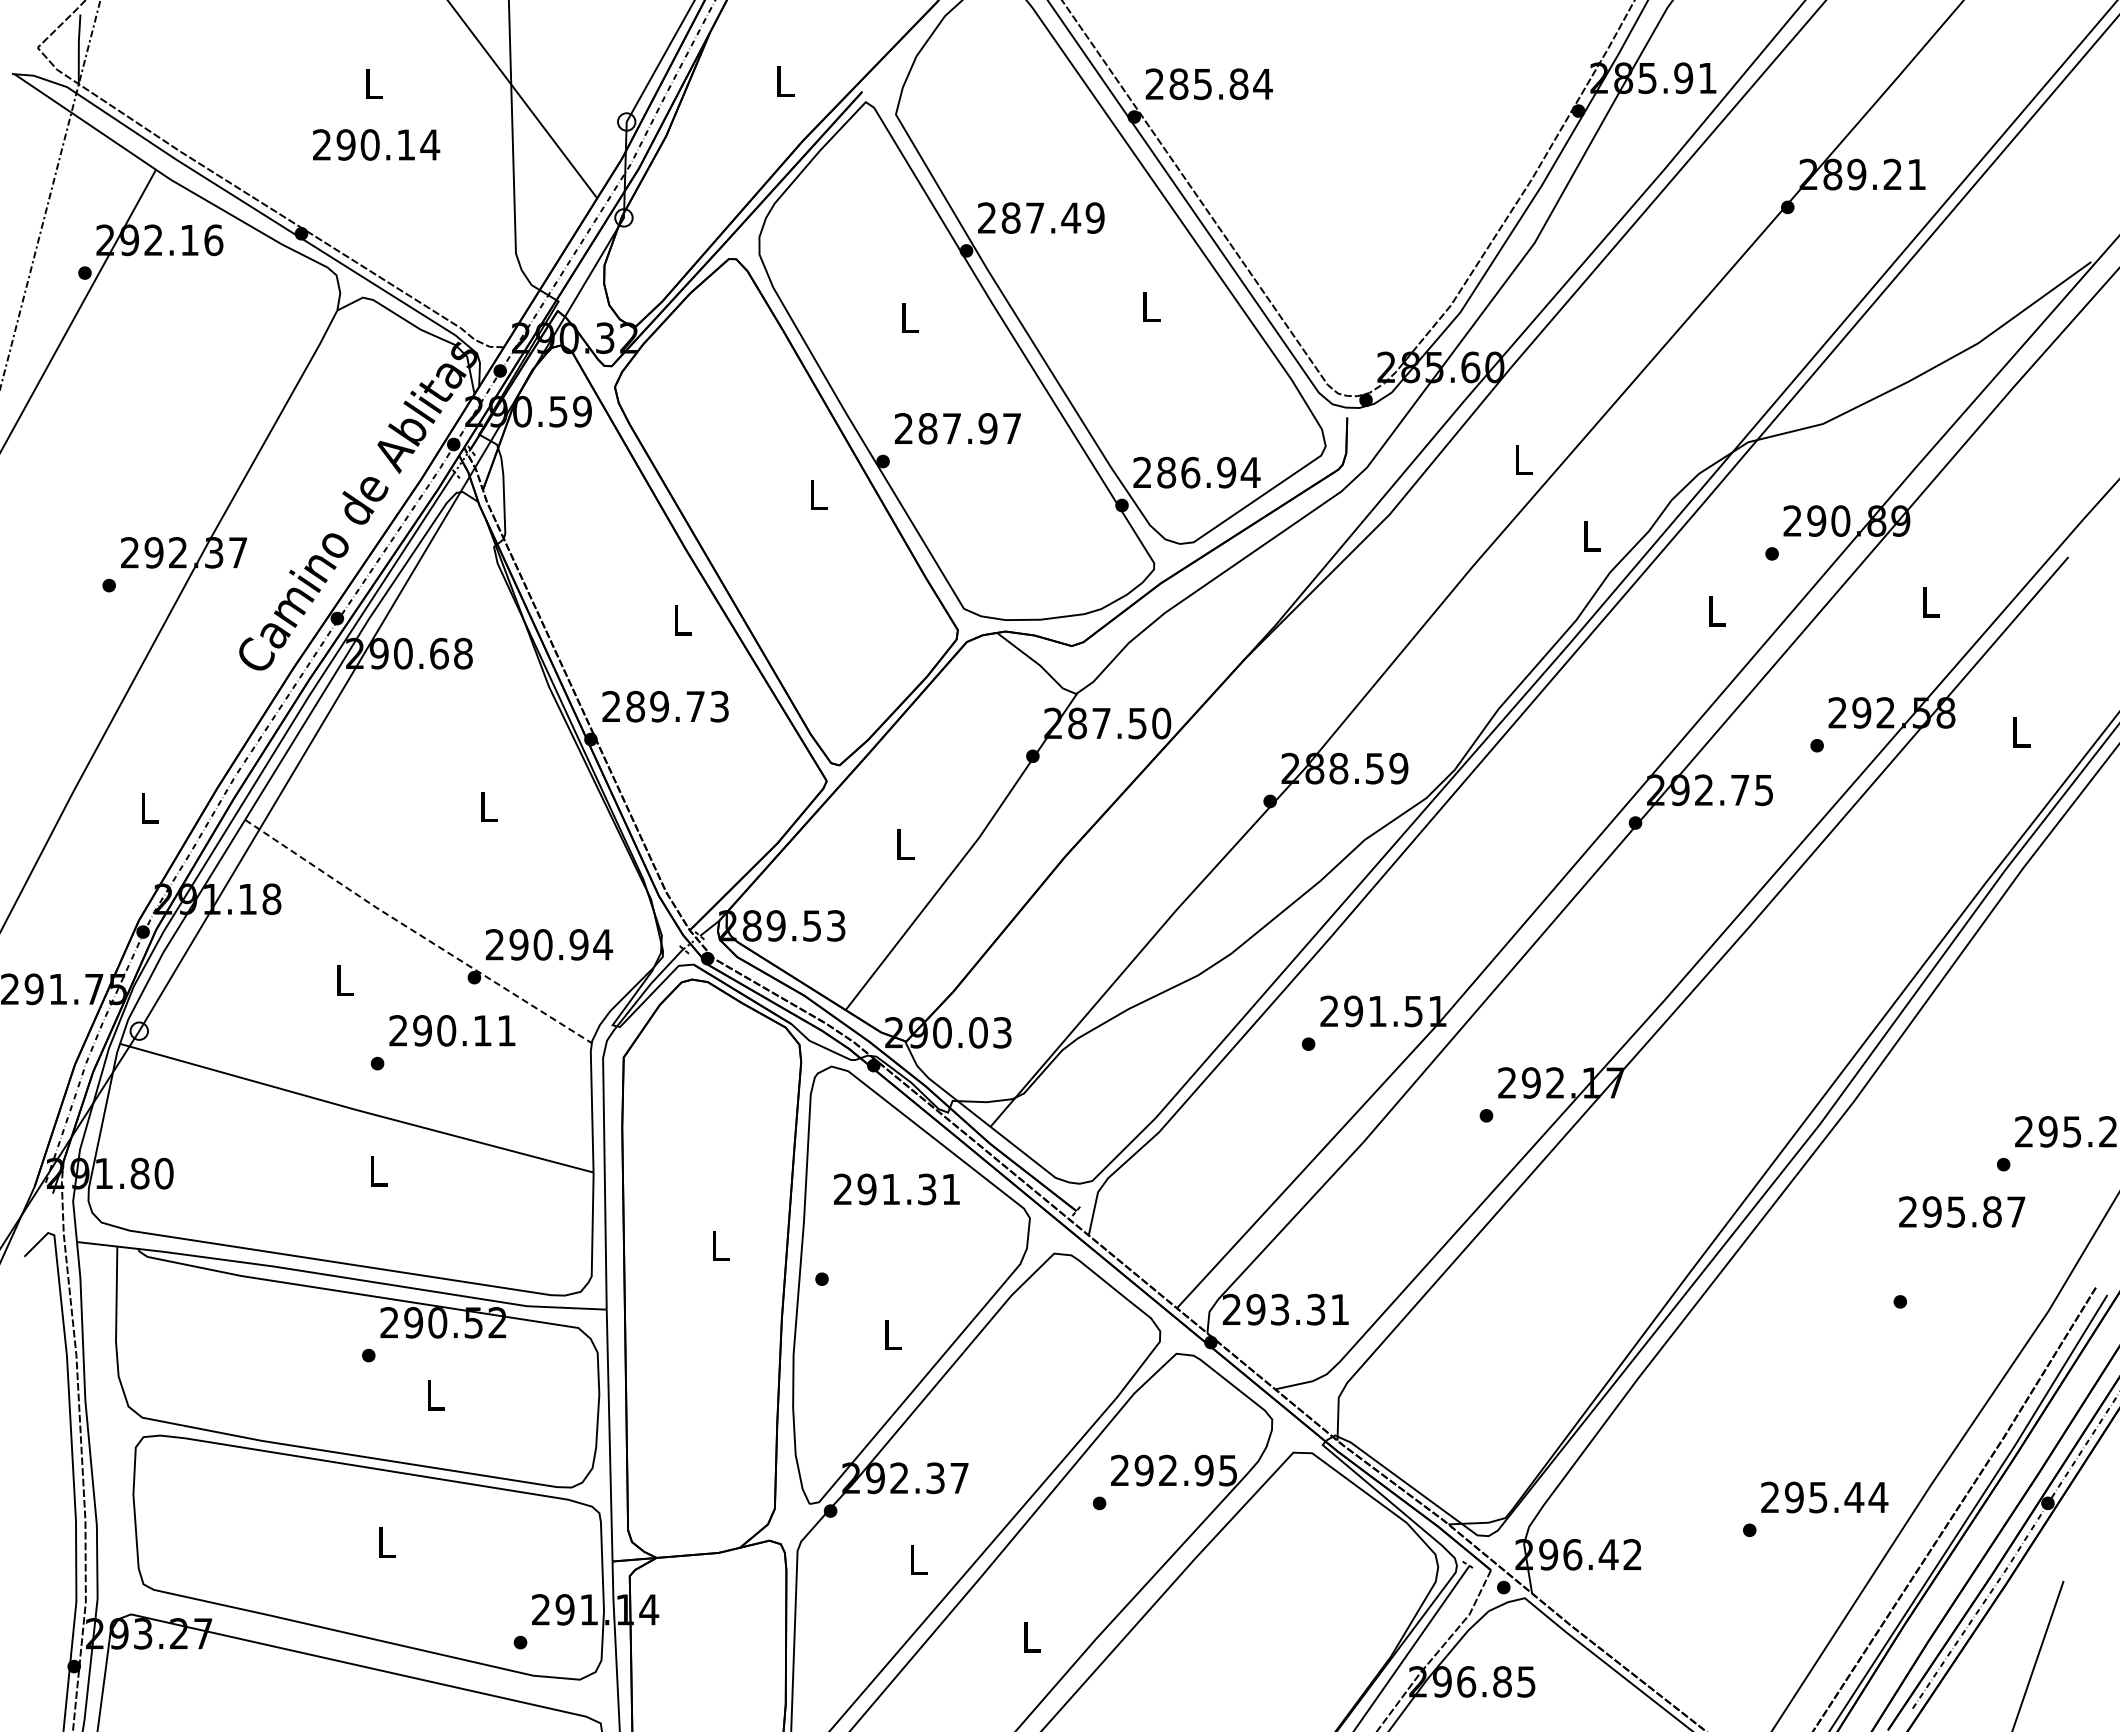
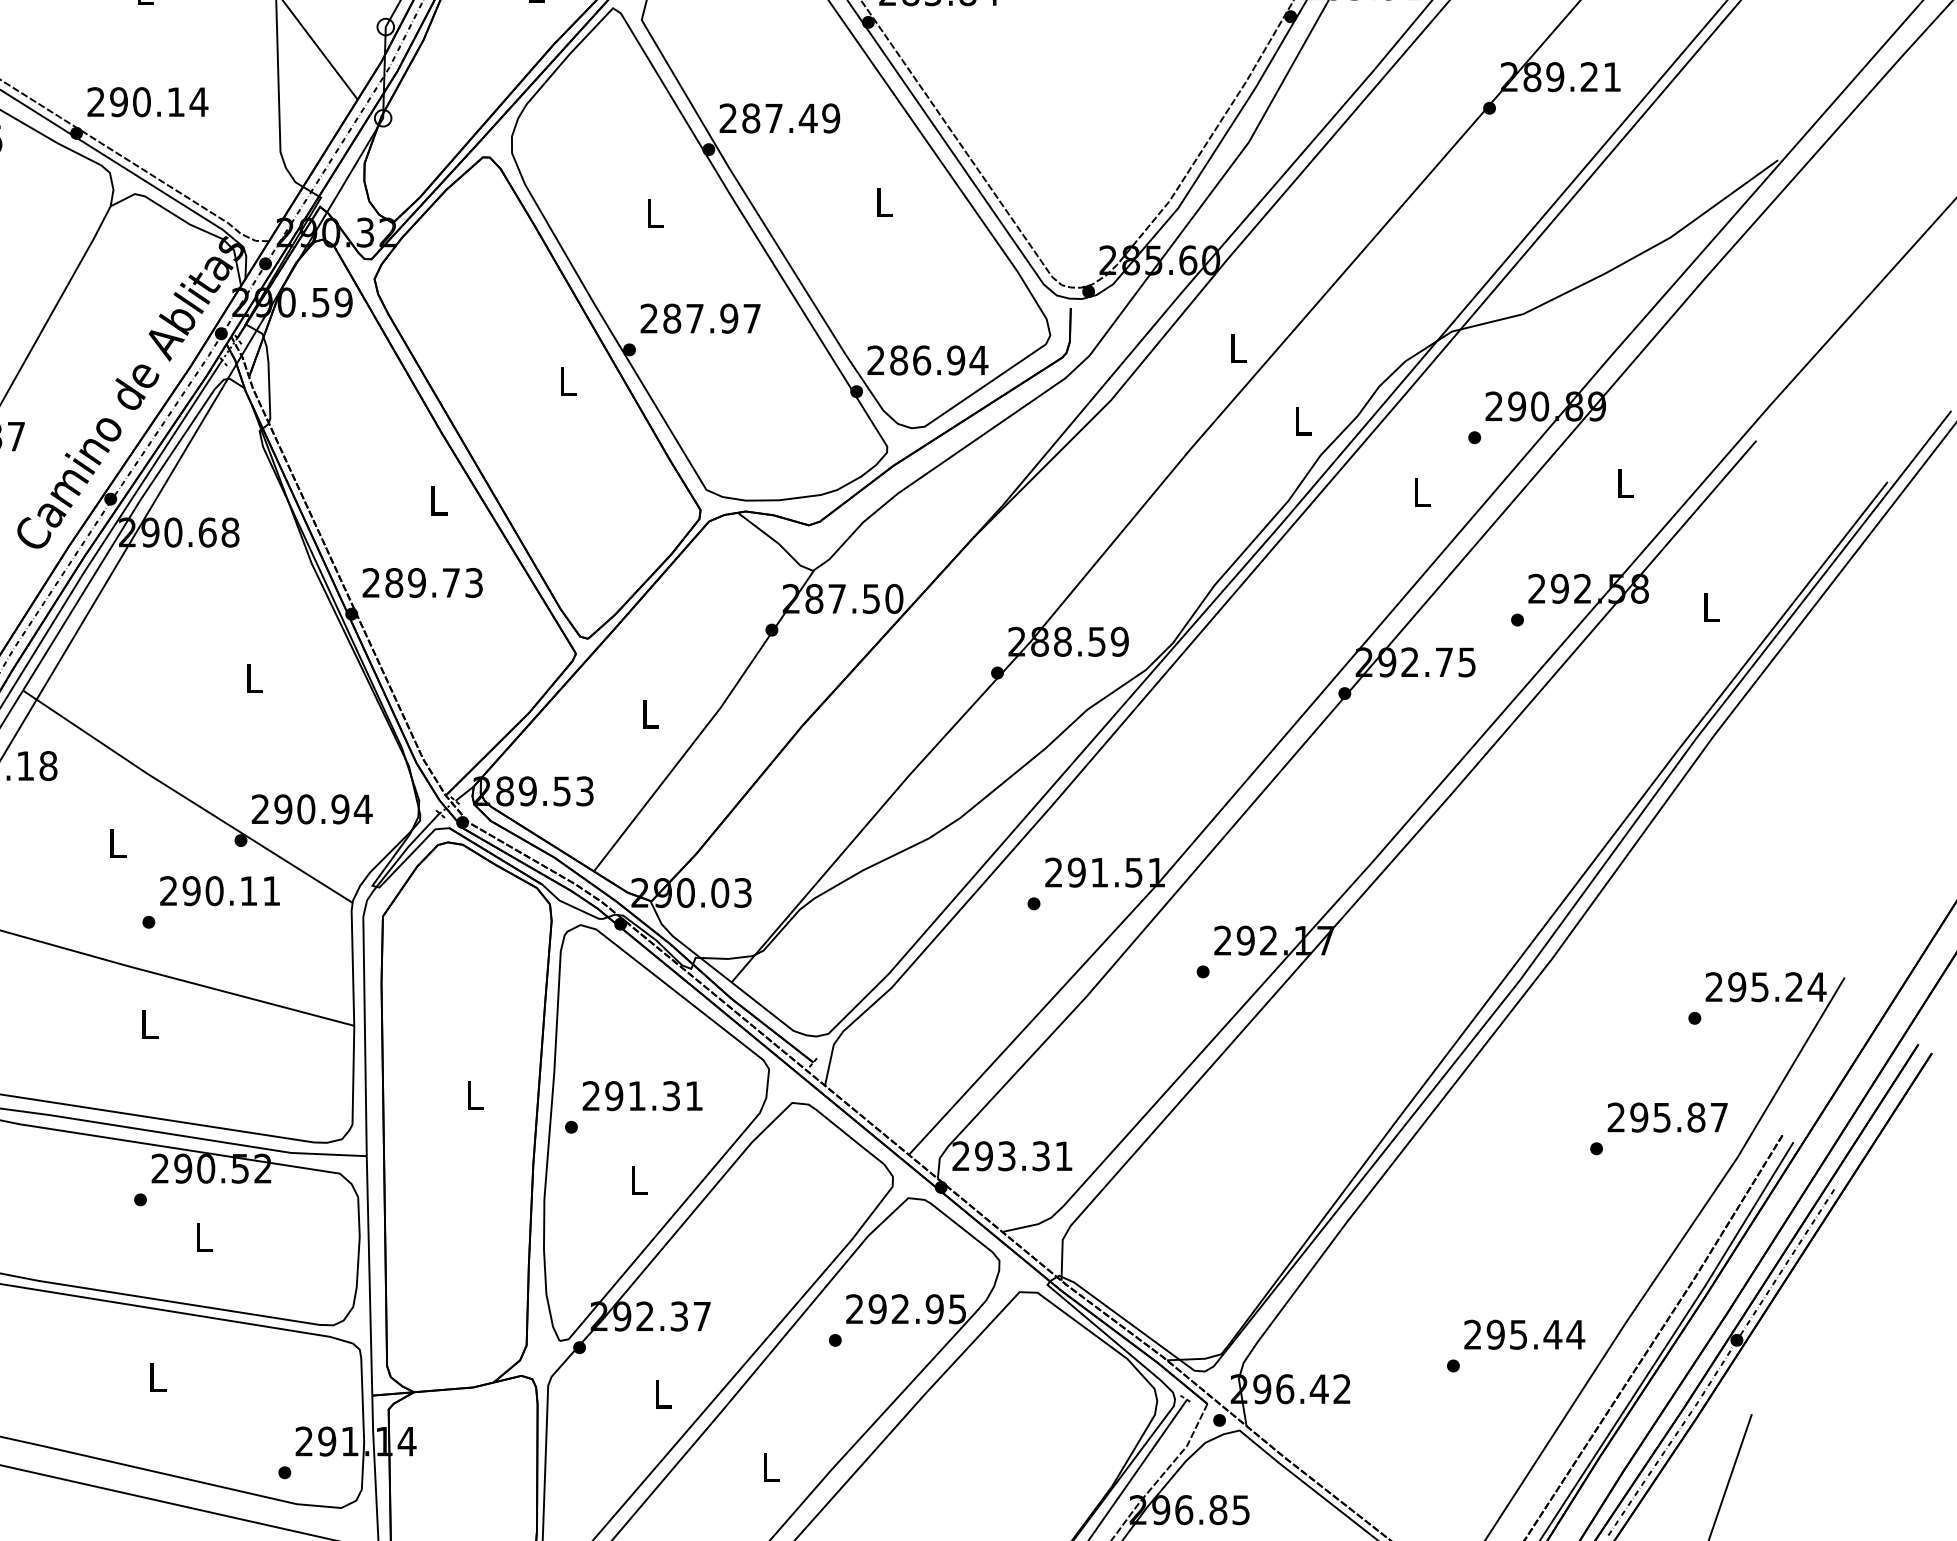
text: (376, 144) -> (147, 101), moved
line: (416, 932) -> (185, 797), dashed -> solid
text: (896, 1189) -> (642, 1096), moved
text: (1962, 1211) -> (1668, 1117), moved

